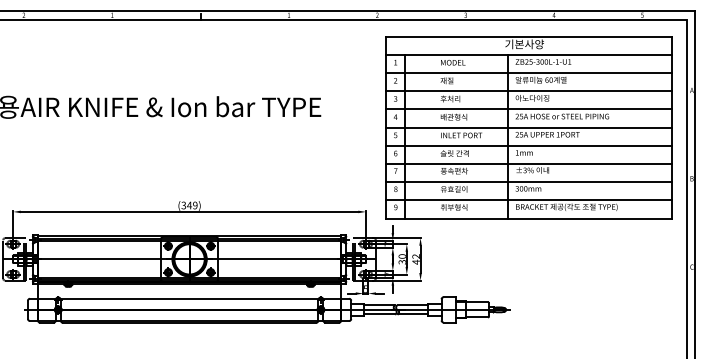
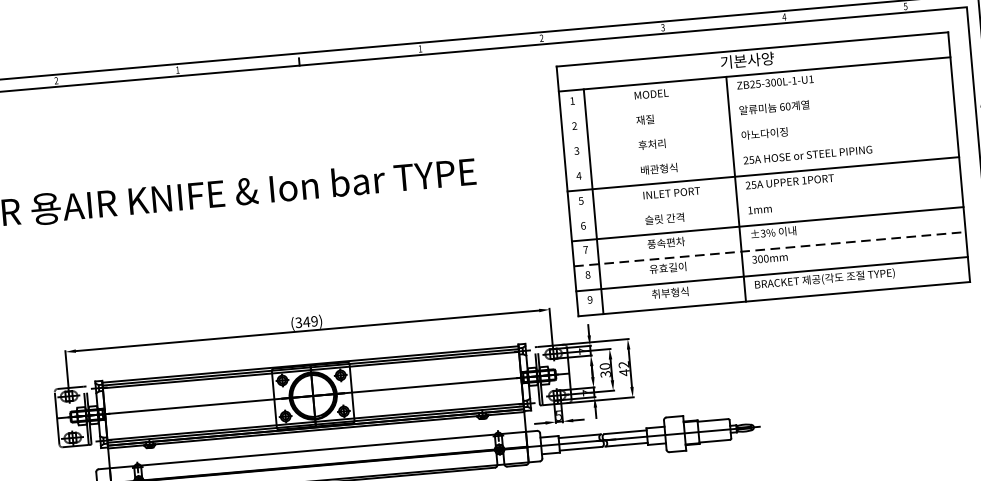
line: (528, 73) -> (756, 100), removed
line: (528, 91) -> (758, 124), removed
line: (528, 109) -> (760, 149), removed
line: (528, 145) -> (764, 198), removed
line: (528, 182) -> (769, 249), solid -> dashed

